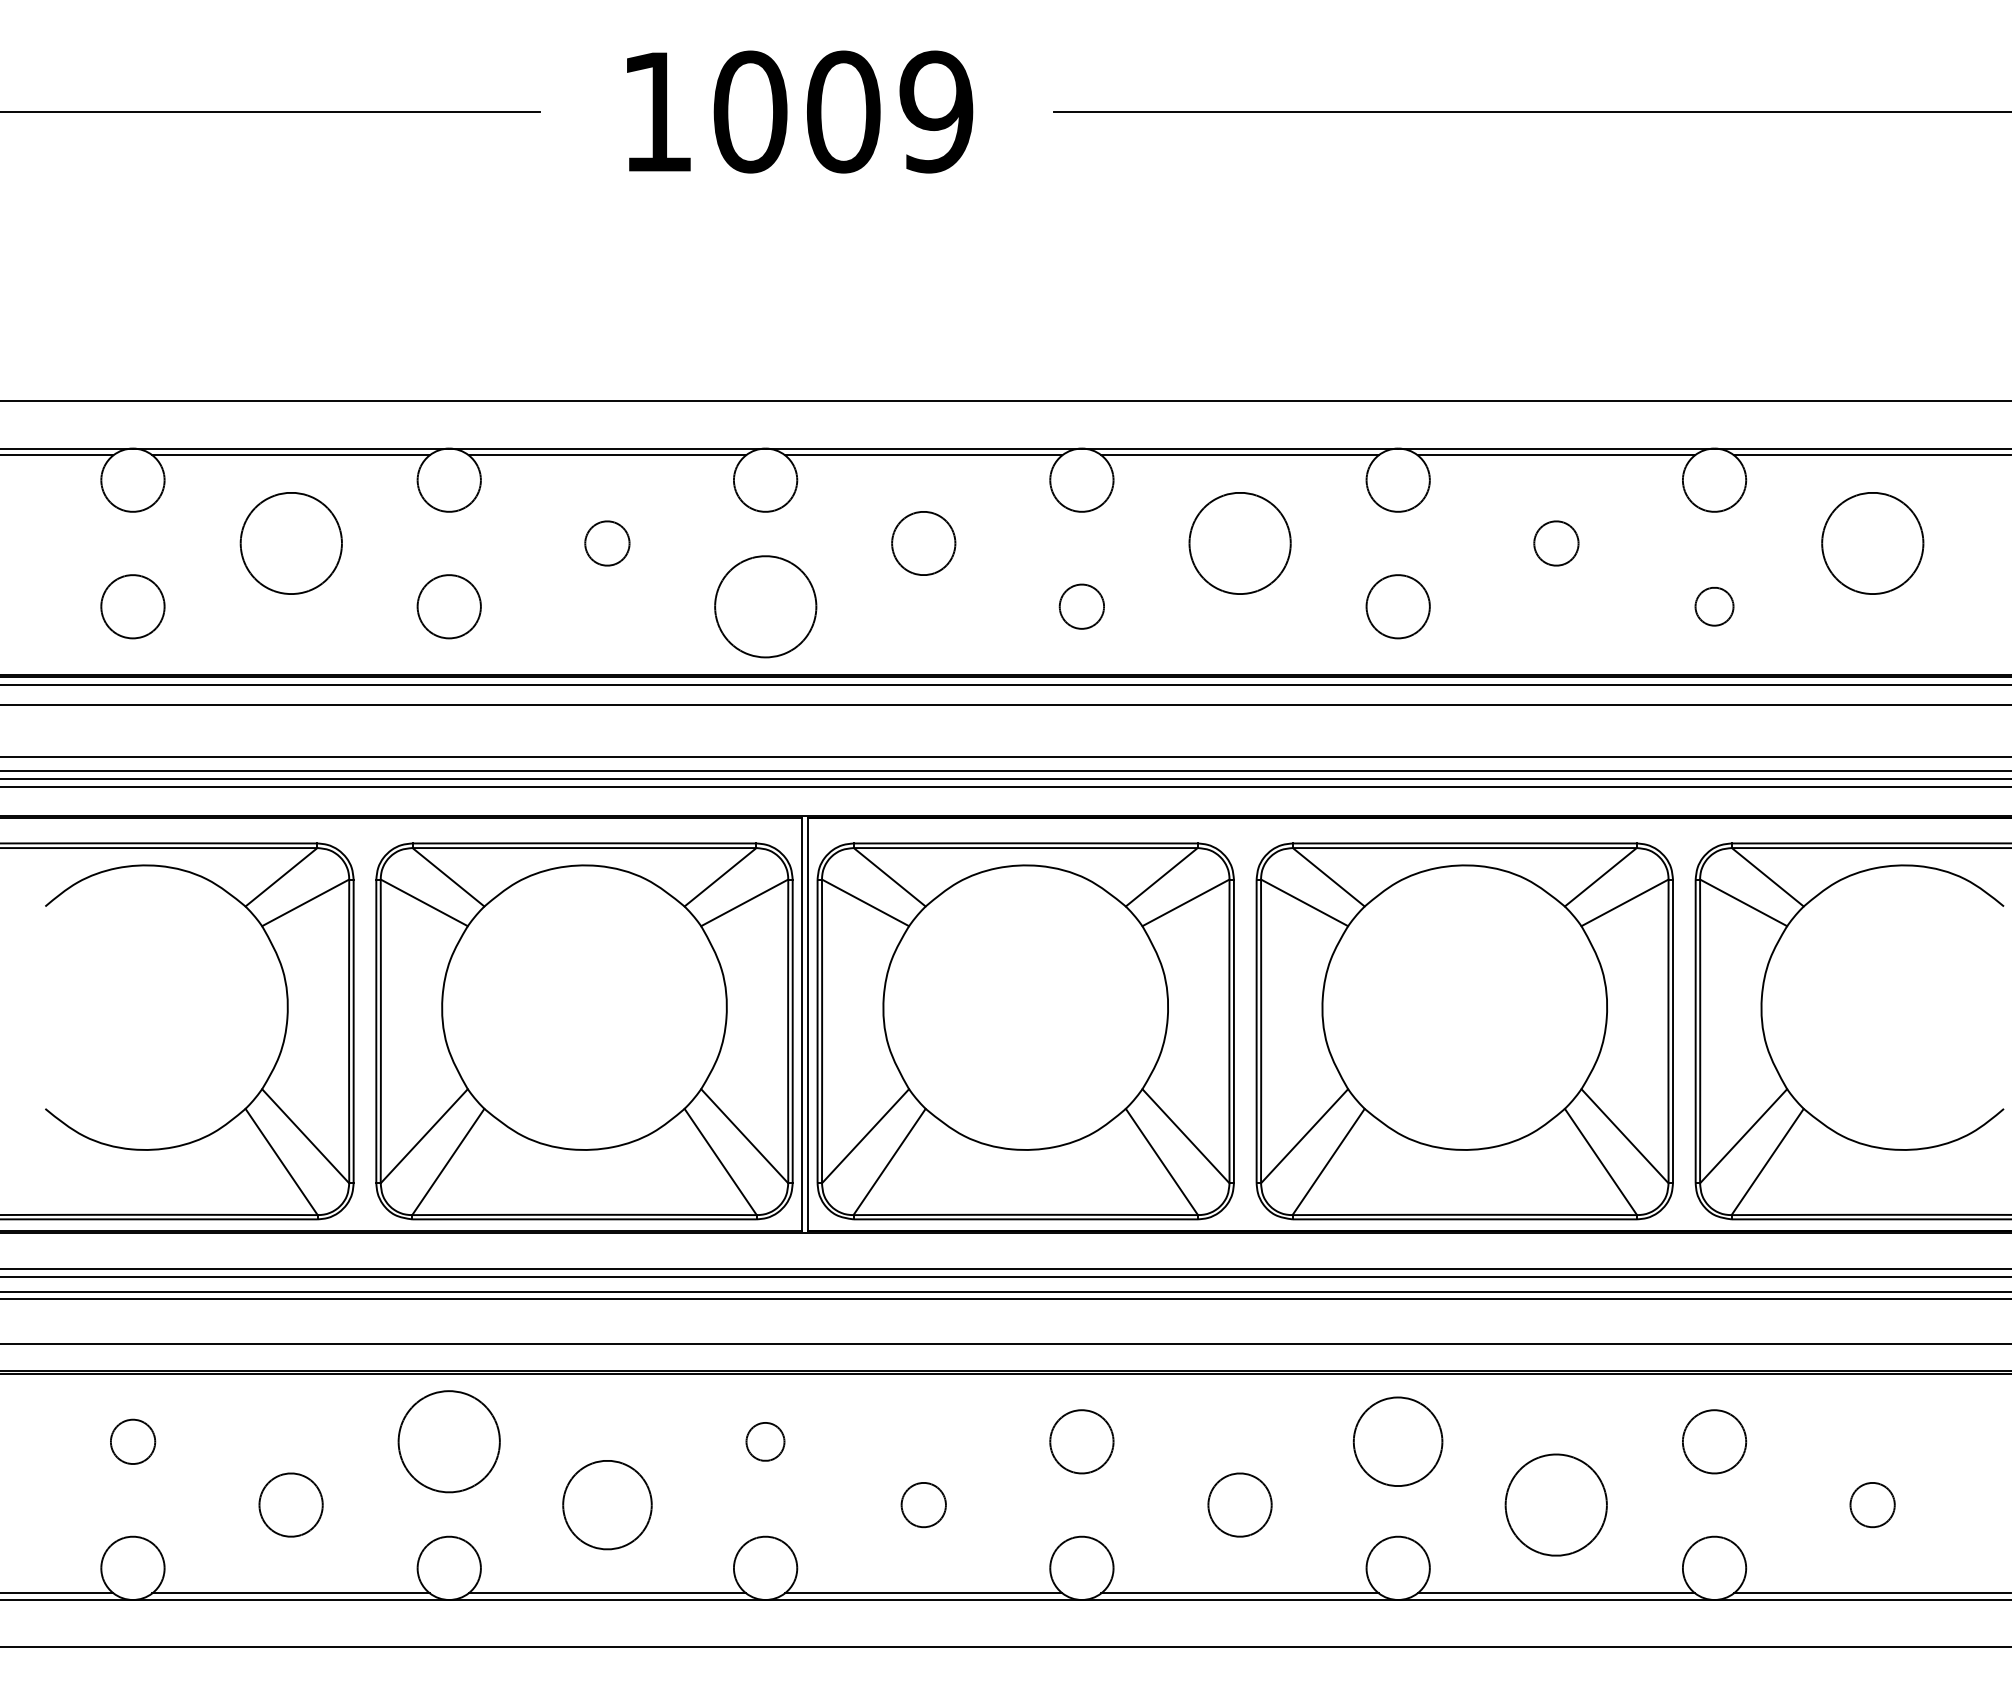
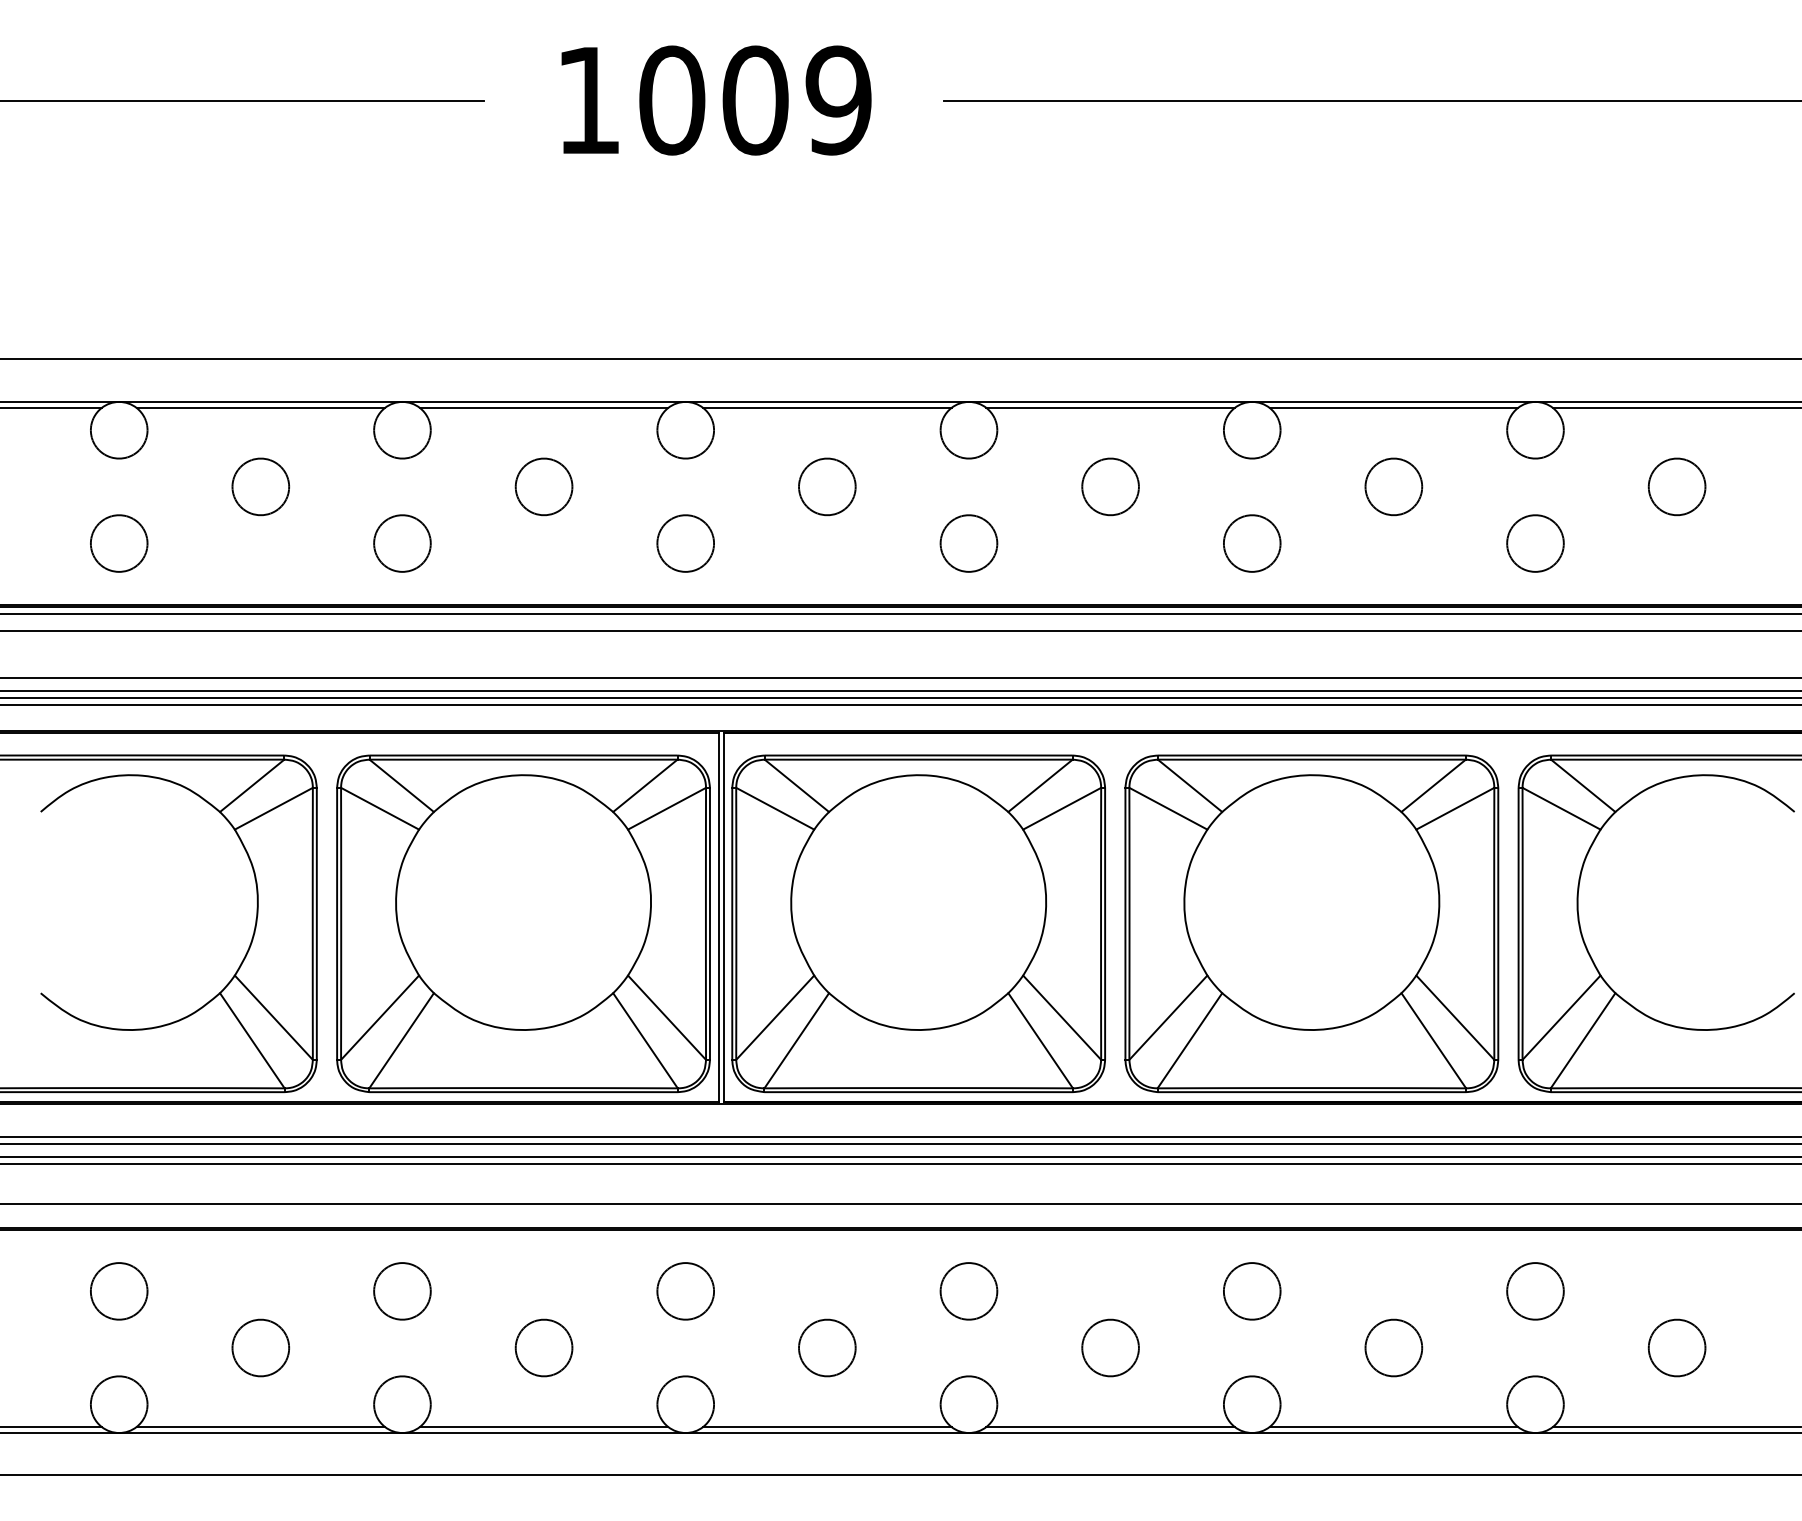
part: (290, 543) -> (260, 486), size x0.62
part: (606, 543) -> (543, 486), size x1.43
part: (1239, 543) -> (1110, 486), size x0.62
part: (1555, 543) -> (1393, 486), size x1.43
part: (1872, 543) -> (1676, 486), size x0.62
part: (765, 606) -> (685, 543), size x0.62
part: (1081, 606) -> (968, 543), size x1.43
part: (1714, 606) -> (1535, 543), size x1.67
part: (133, 1441) -> (119, 1291), size x1.43
part: (449, 1441) -> (402, 1291), size x0.62
part: (765, 1441) -> (685, 1291), size x1.67
part: (1398, 1441) -> (1252, 1291), size x0.71
part: (606, 1504) -> (543, 1347), size x0.71
part: (923, 1504) -> (827, 1347), size x1.43
part: (1555, 1504) -> (1393, 1347), size x0.62
part: (1872, 1504) -> (1676, 1347), size x1.43

